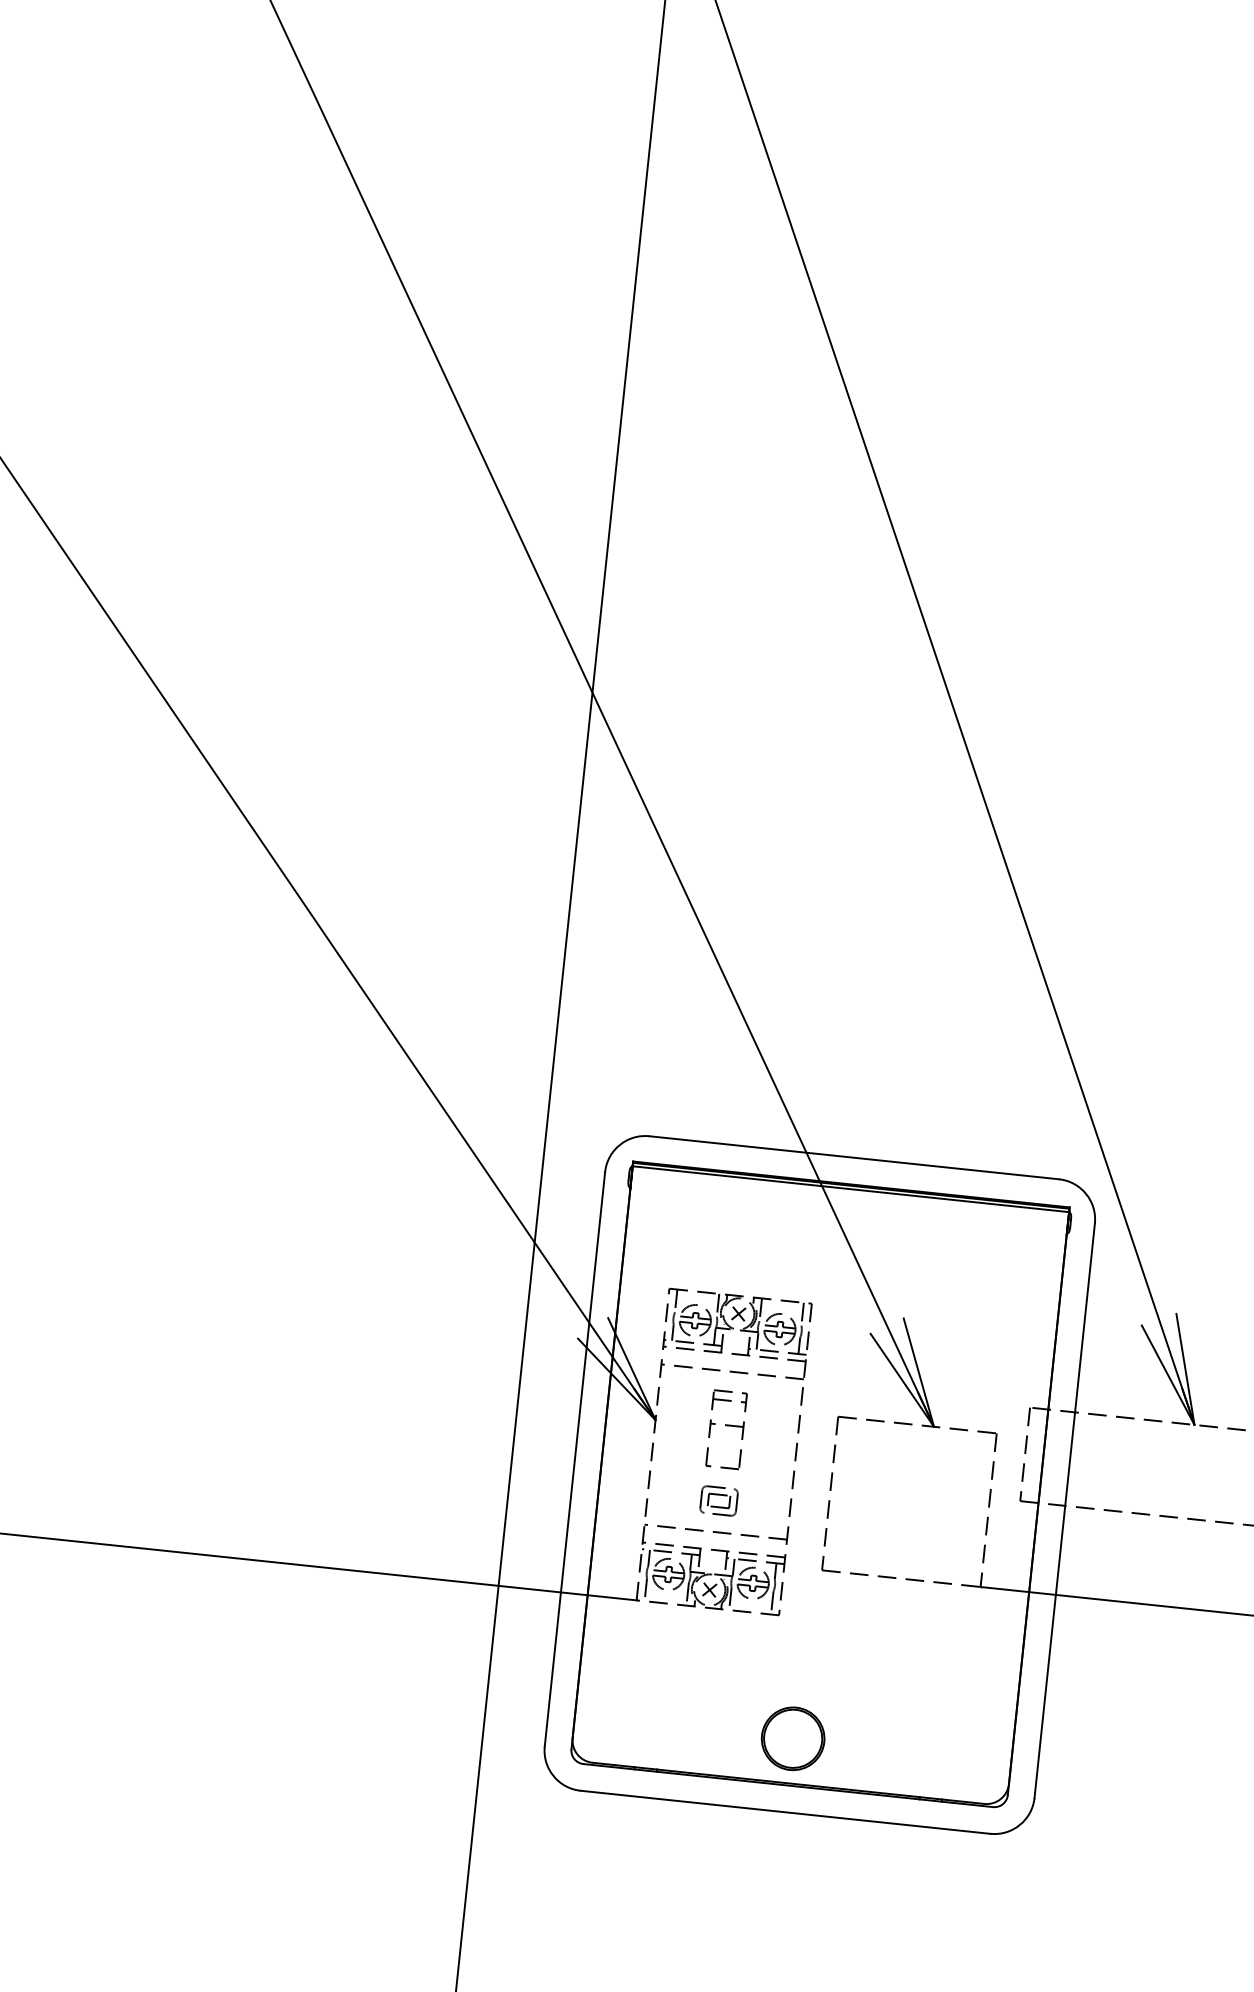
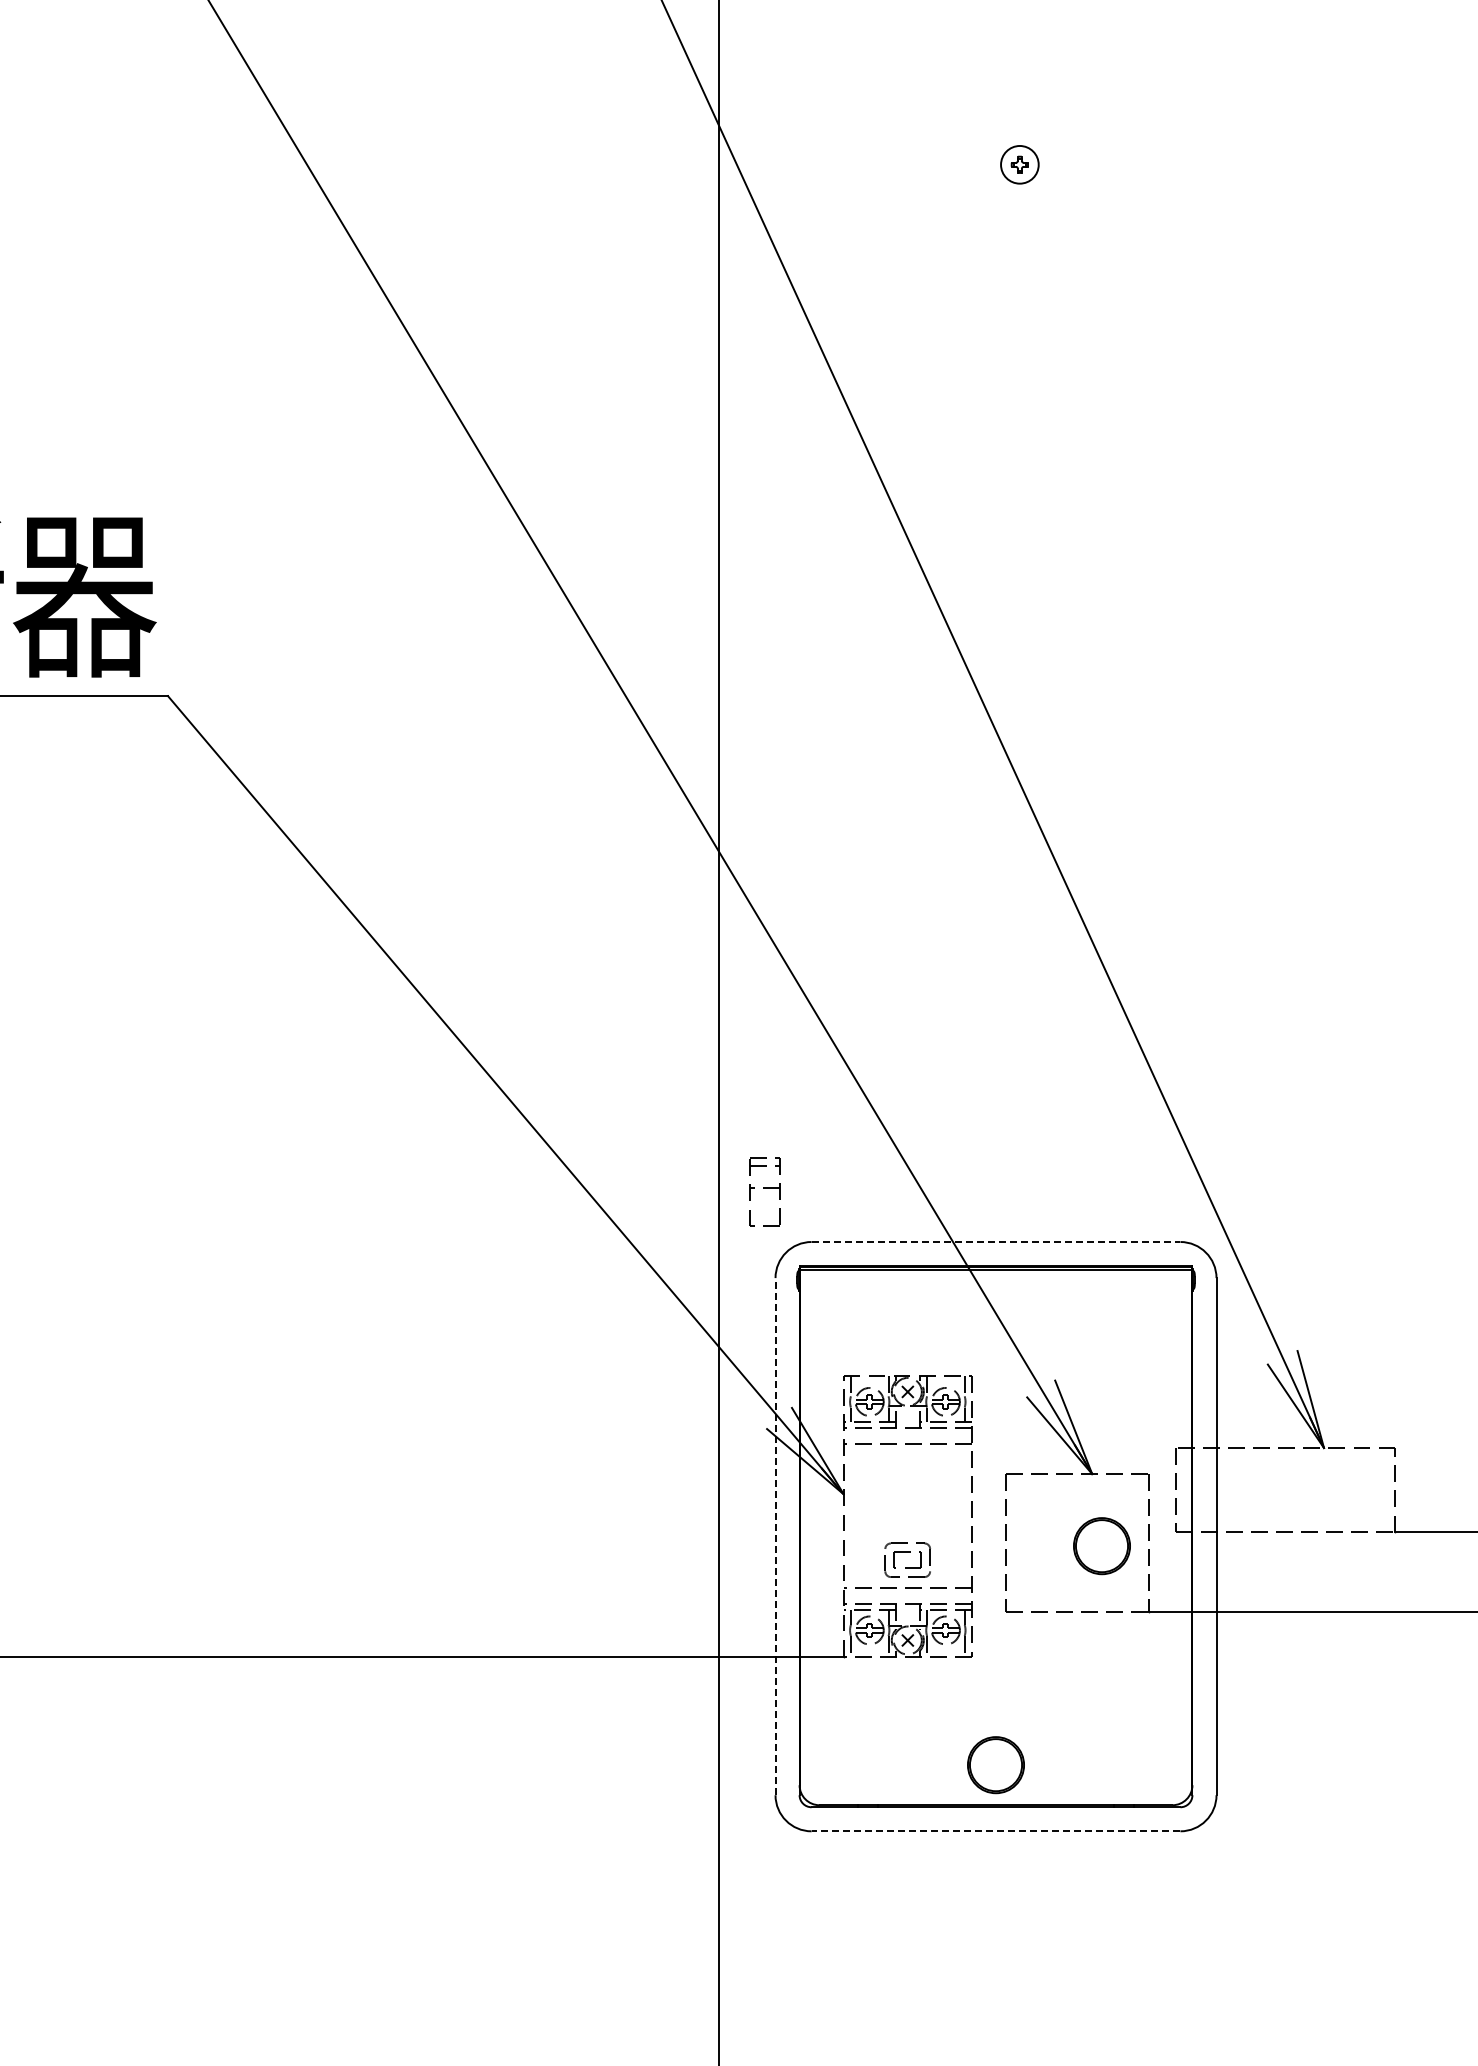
line: (854, 1158) -> (996, 1242), solid -> dashed
part: (726, 1428) -> (764, 1191), moved
line: (574, 1459) -> (775, 1536), solid -> dashed
part: (718, 1501) -> (907, 1560), size x1.4
part: (935, 1508) -> (1101, 1546), added
line: (784, 1812) -> (995, 1831), solid -> dashed

